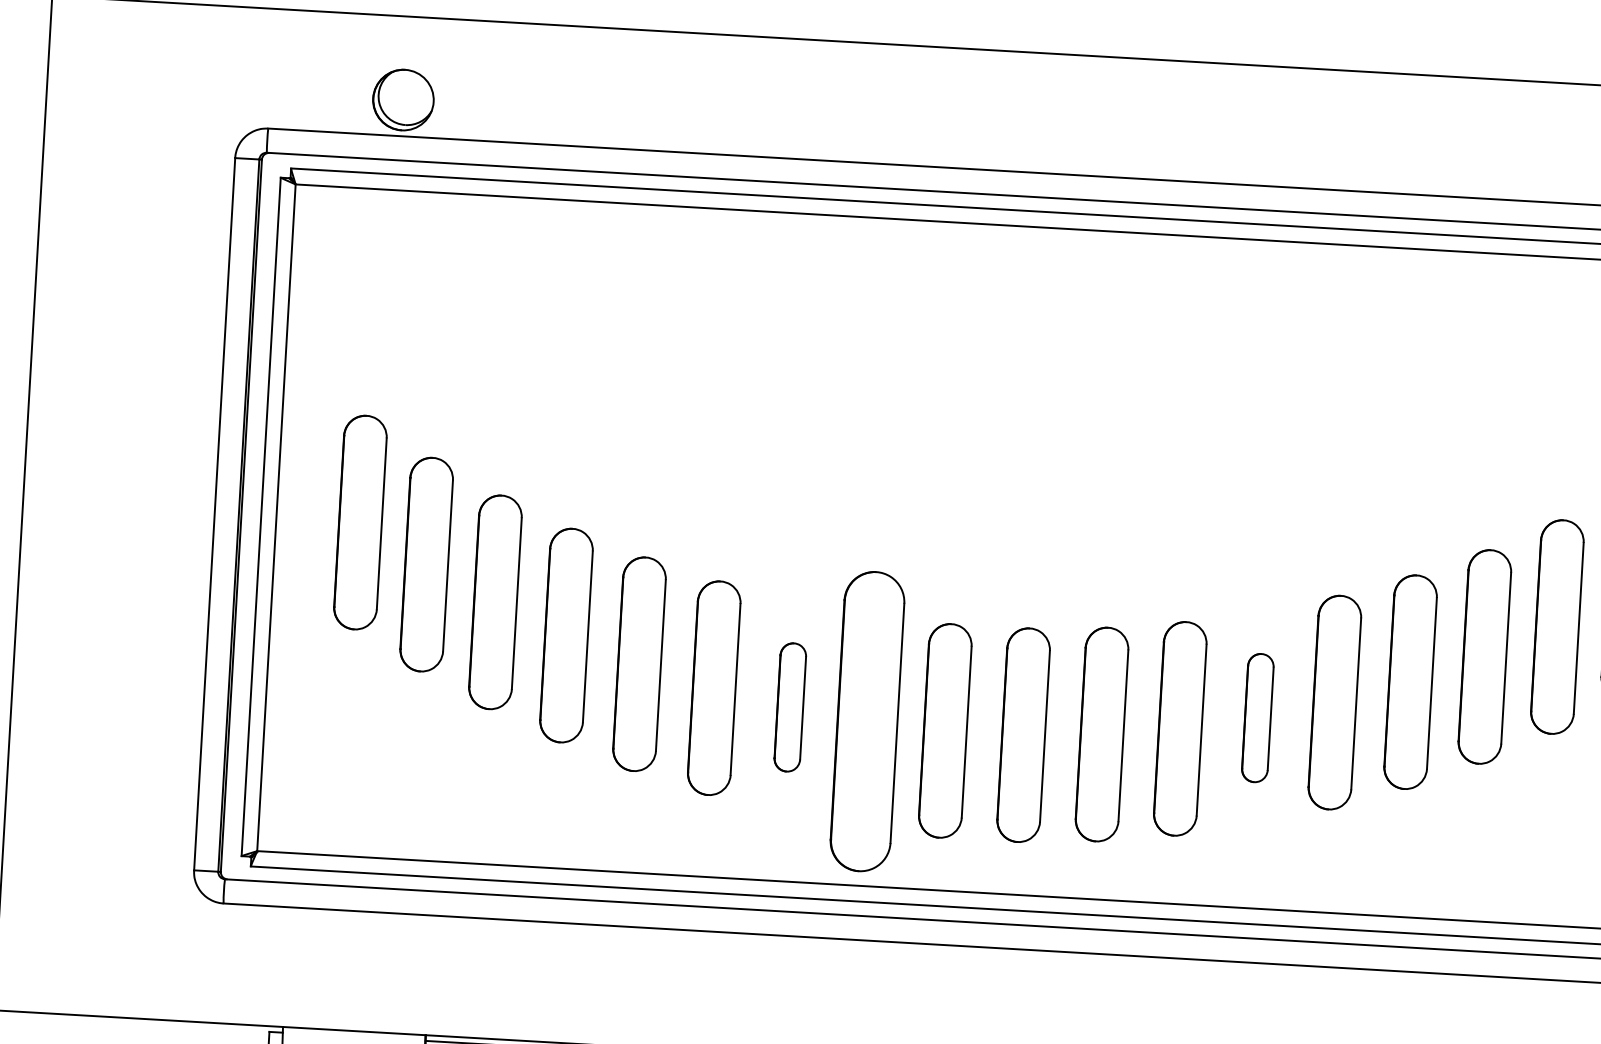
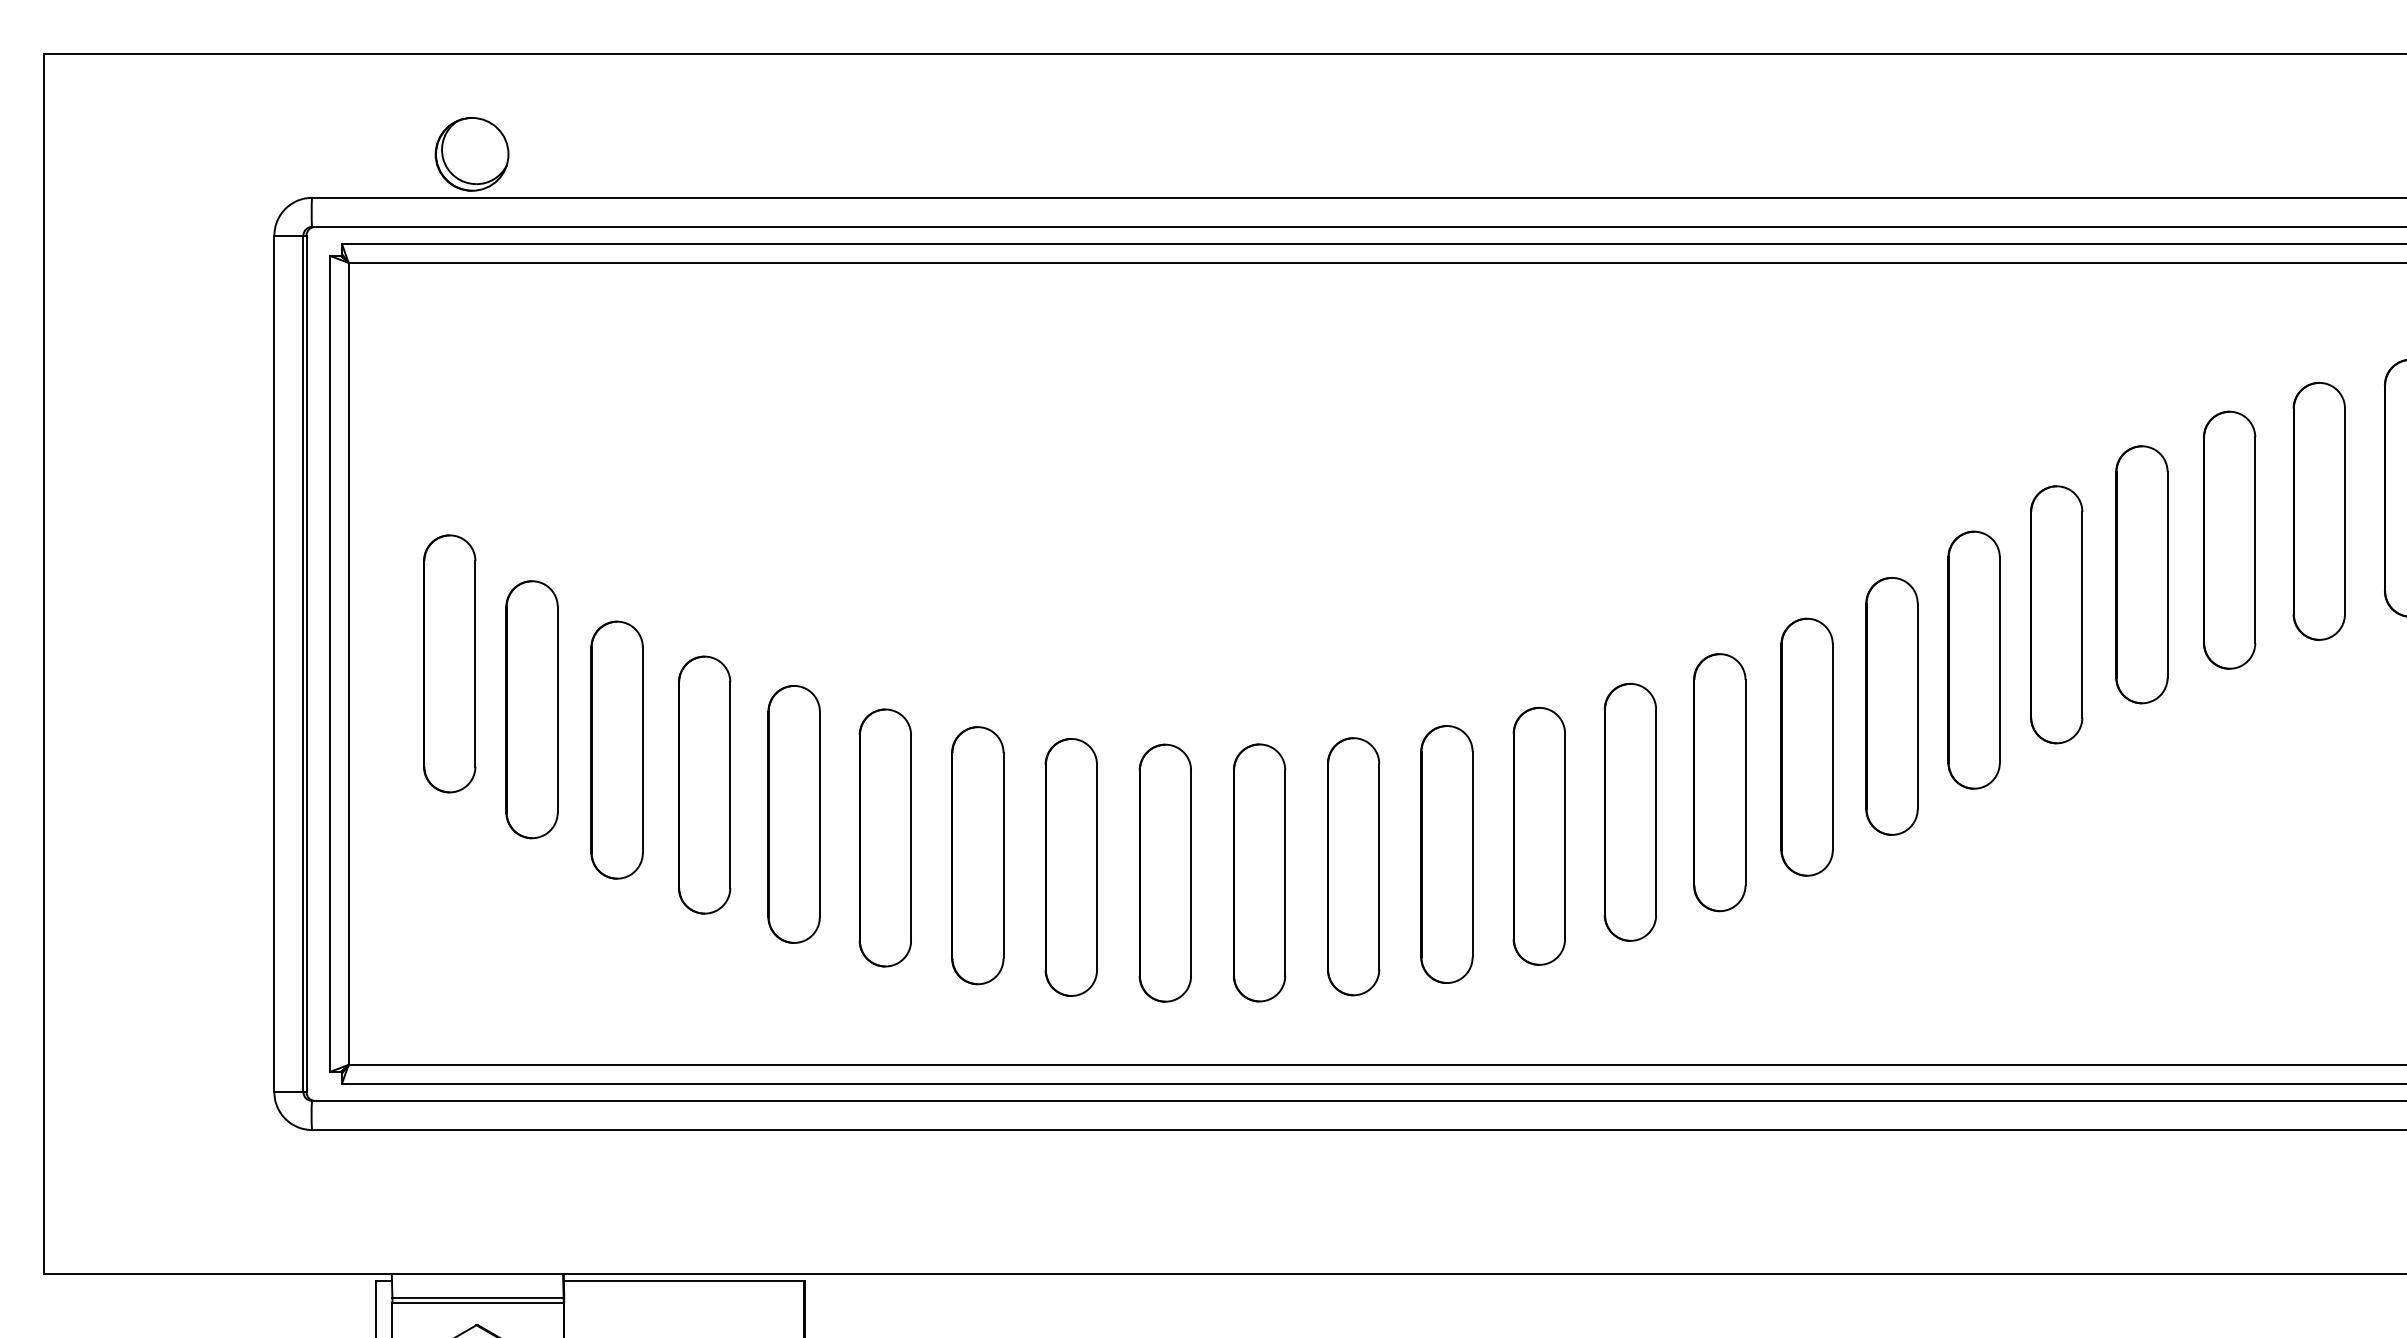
part: (789, 707) -> (977, 855), size x1.67
part: (1257, 717) -> (1538, 835), size x1.67
part: (866, 721) -> (1070, 867), size x0.71

